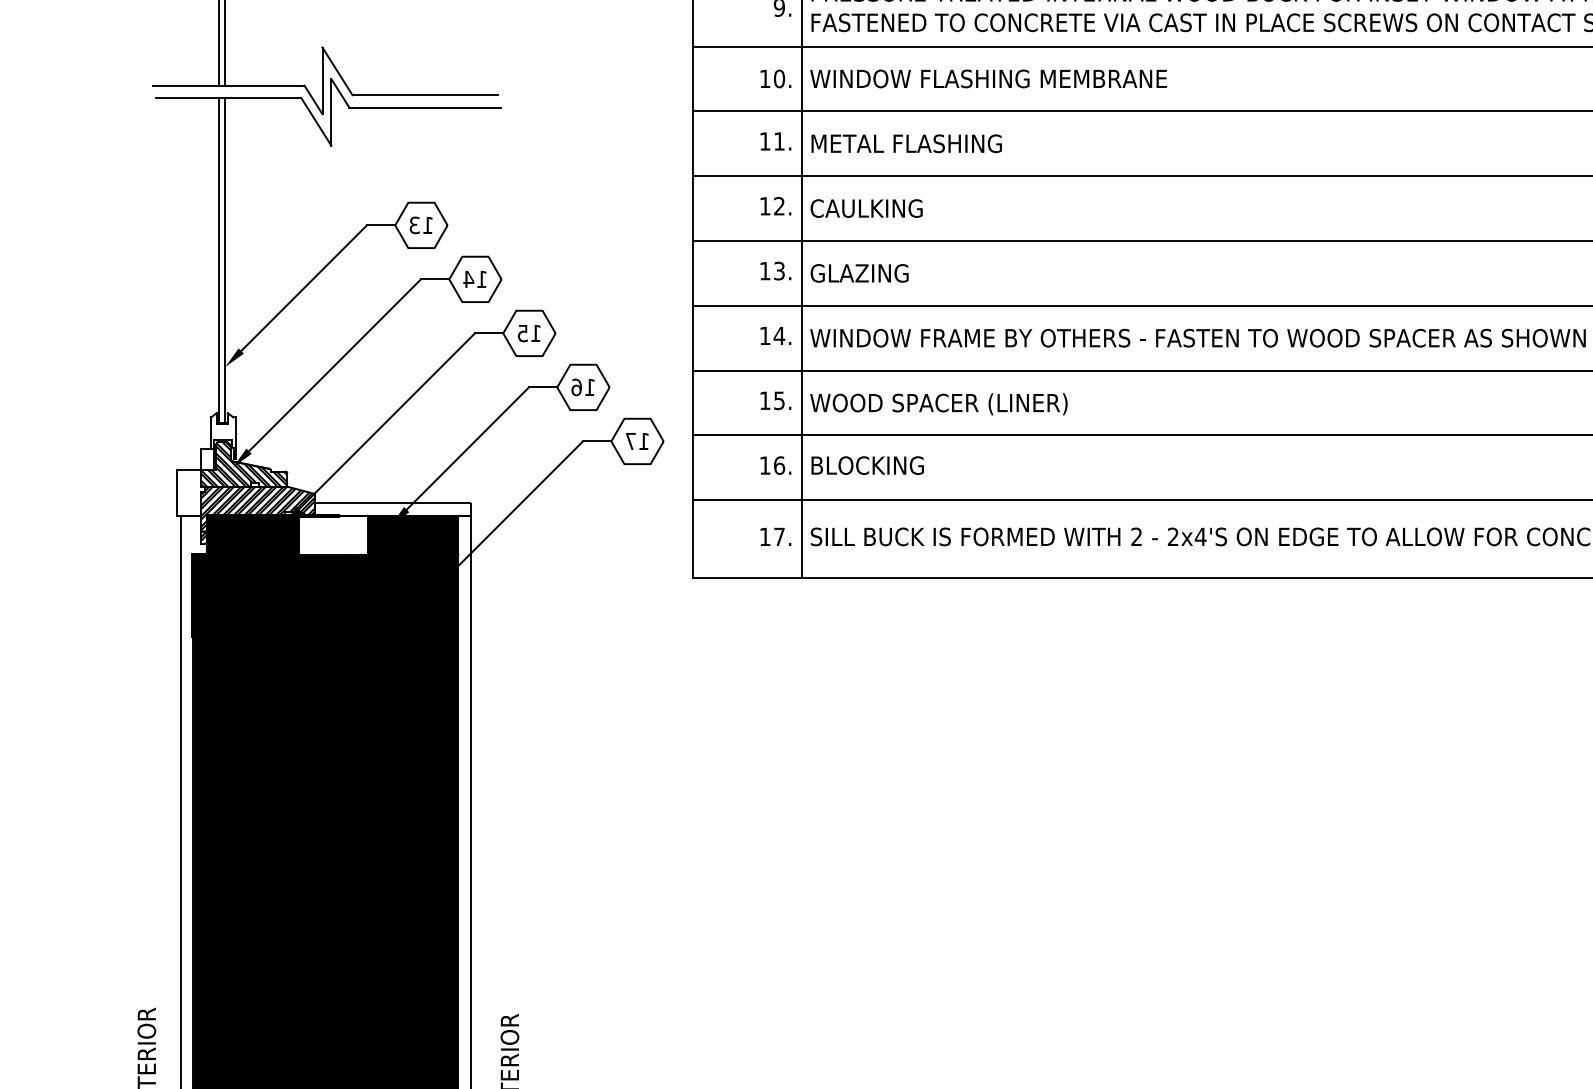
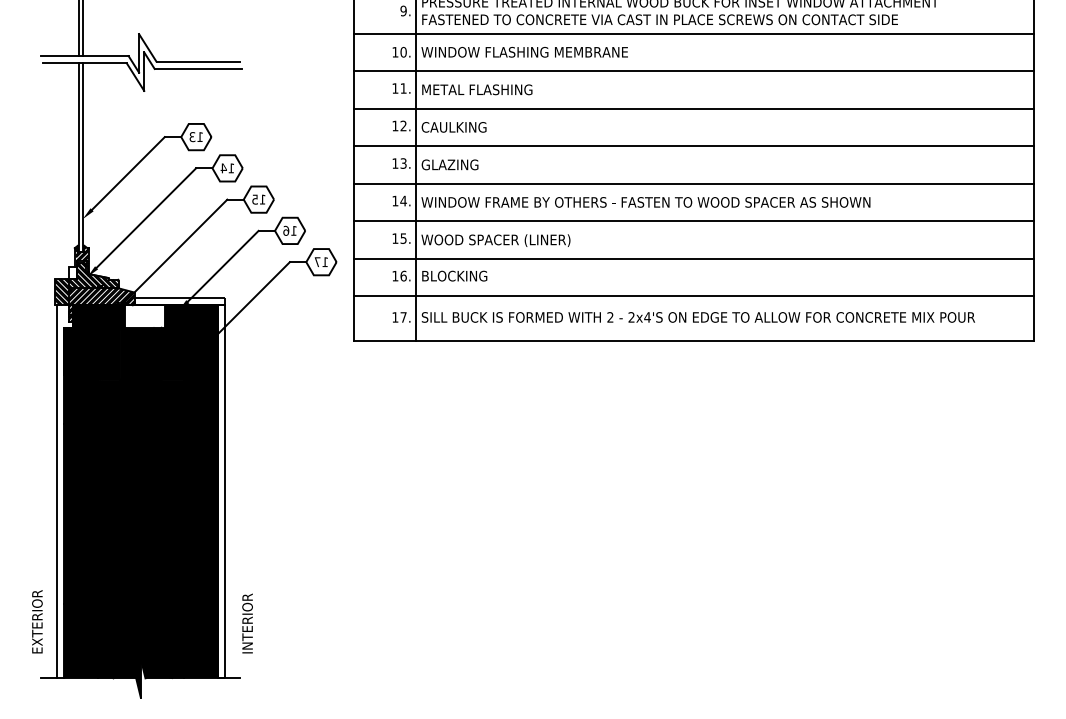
hatch: (222, 435) -> (81, 258), added
hatch: (190, 492) -> (62, 291), added

